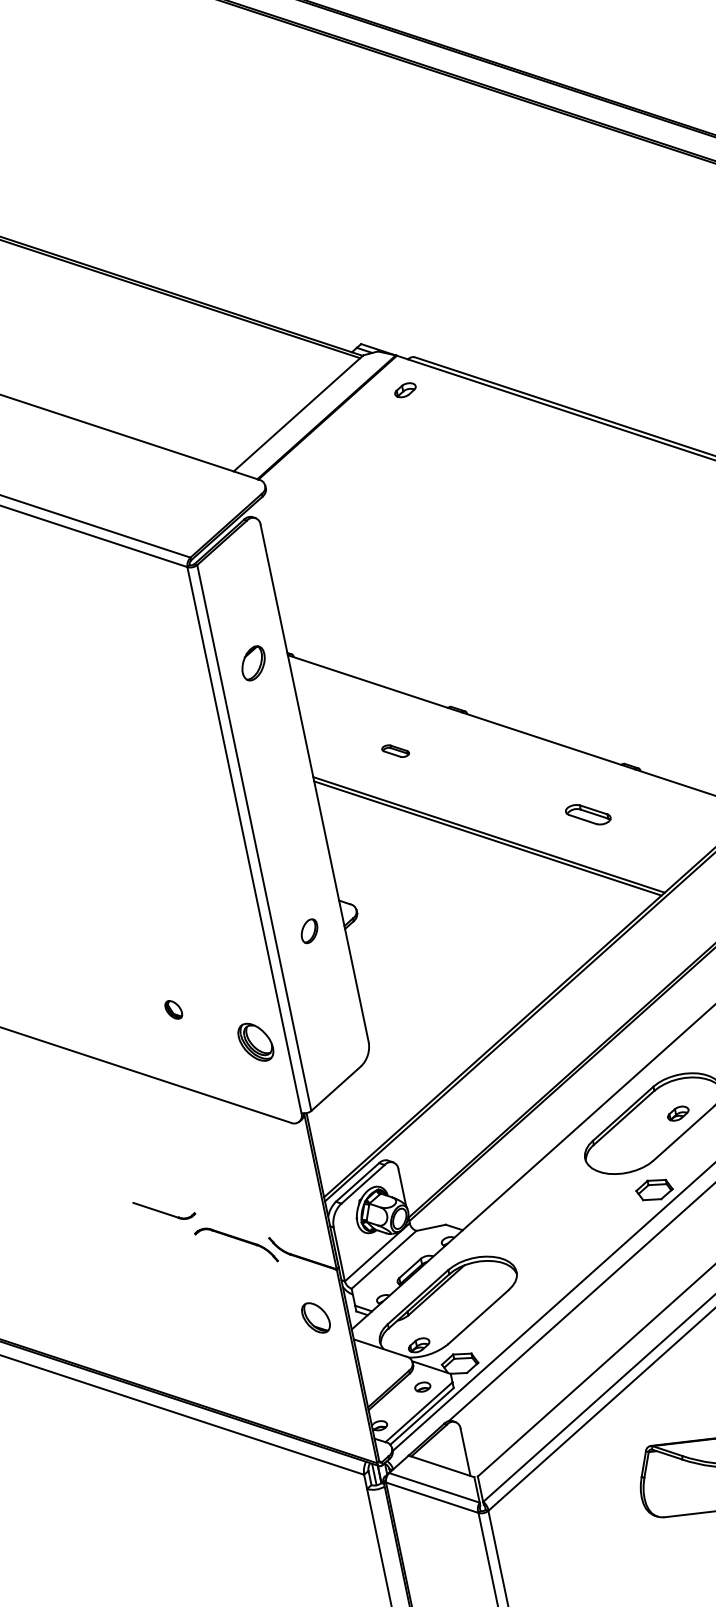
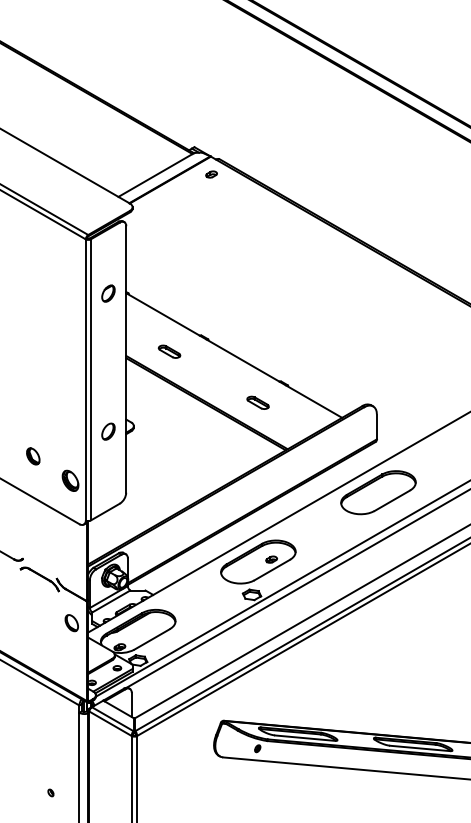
part: (395, 750) -> (169, 351), size x1.67
part: (309, 930) -> (108, 431), size x1.43
part: (174, 1009) -> (33, 456), size x1.67

